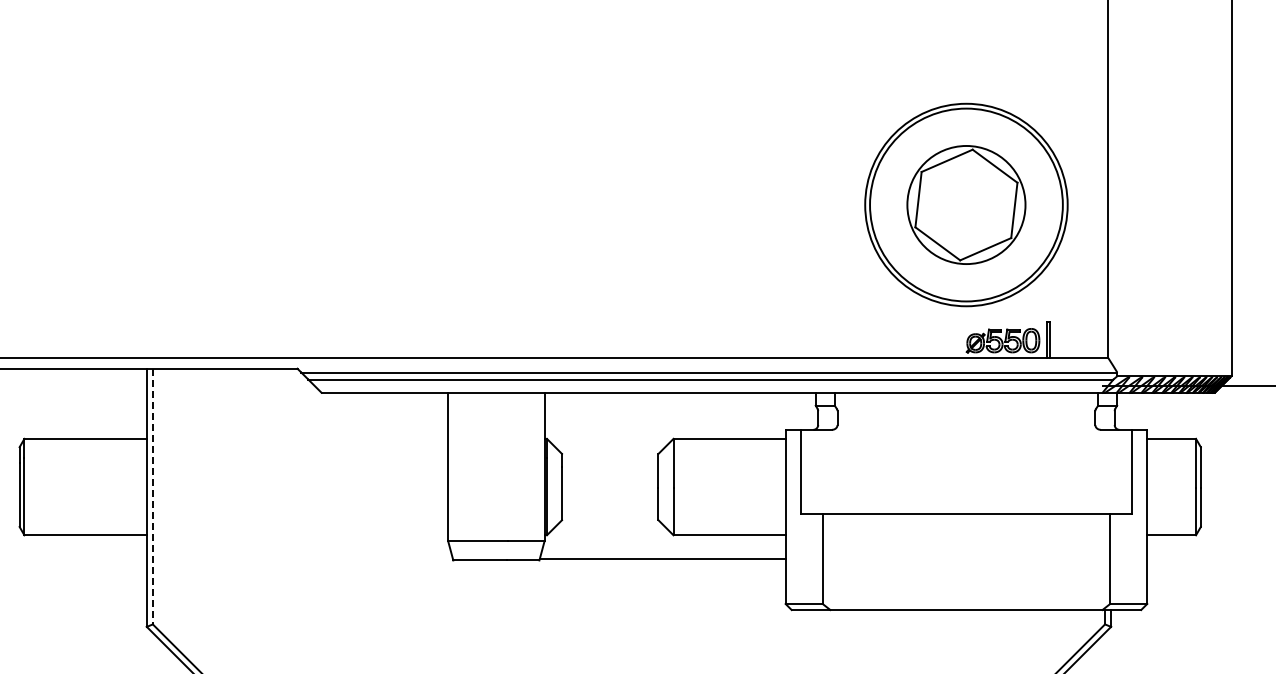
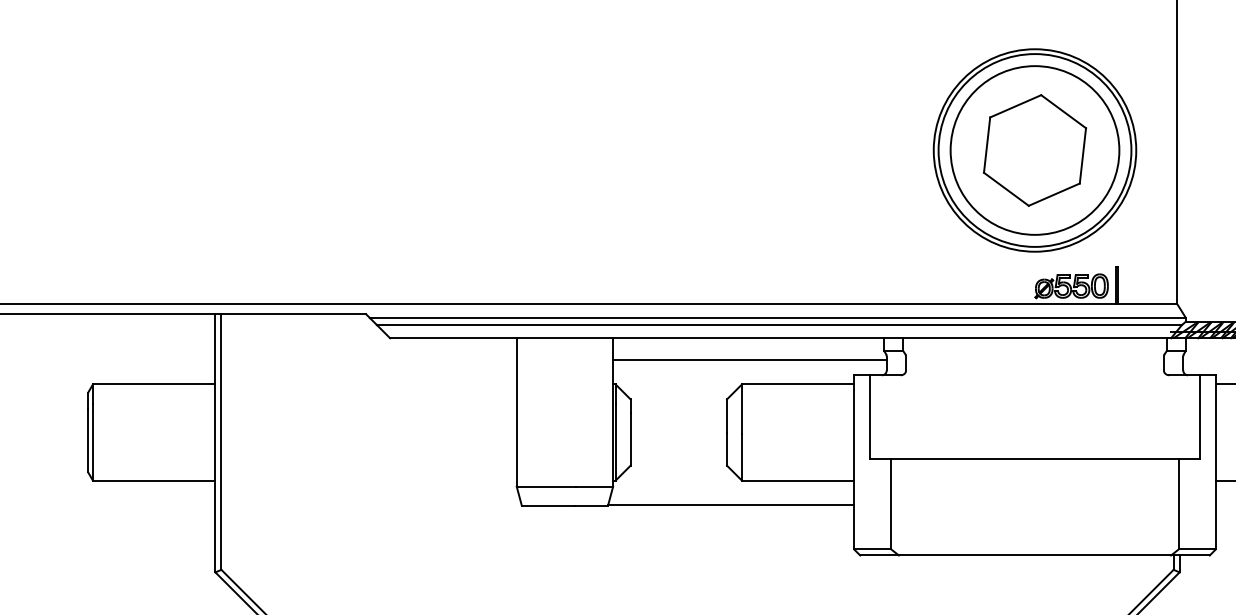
circle: (966, 204) -> (1035, 149), size x1.43
line: (681, 414) -> (750, 359), added
line: (152, 496) -> (221, 441), dashed -> solid

